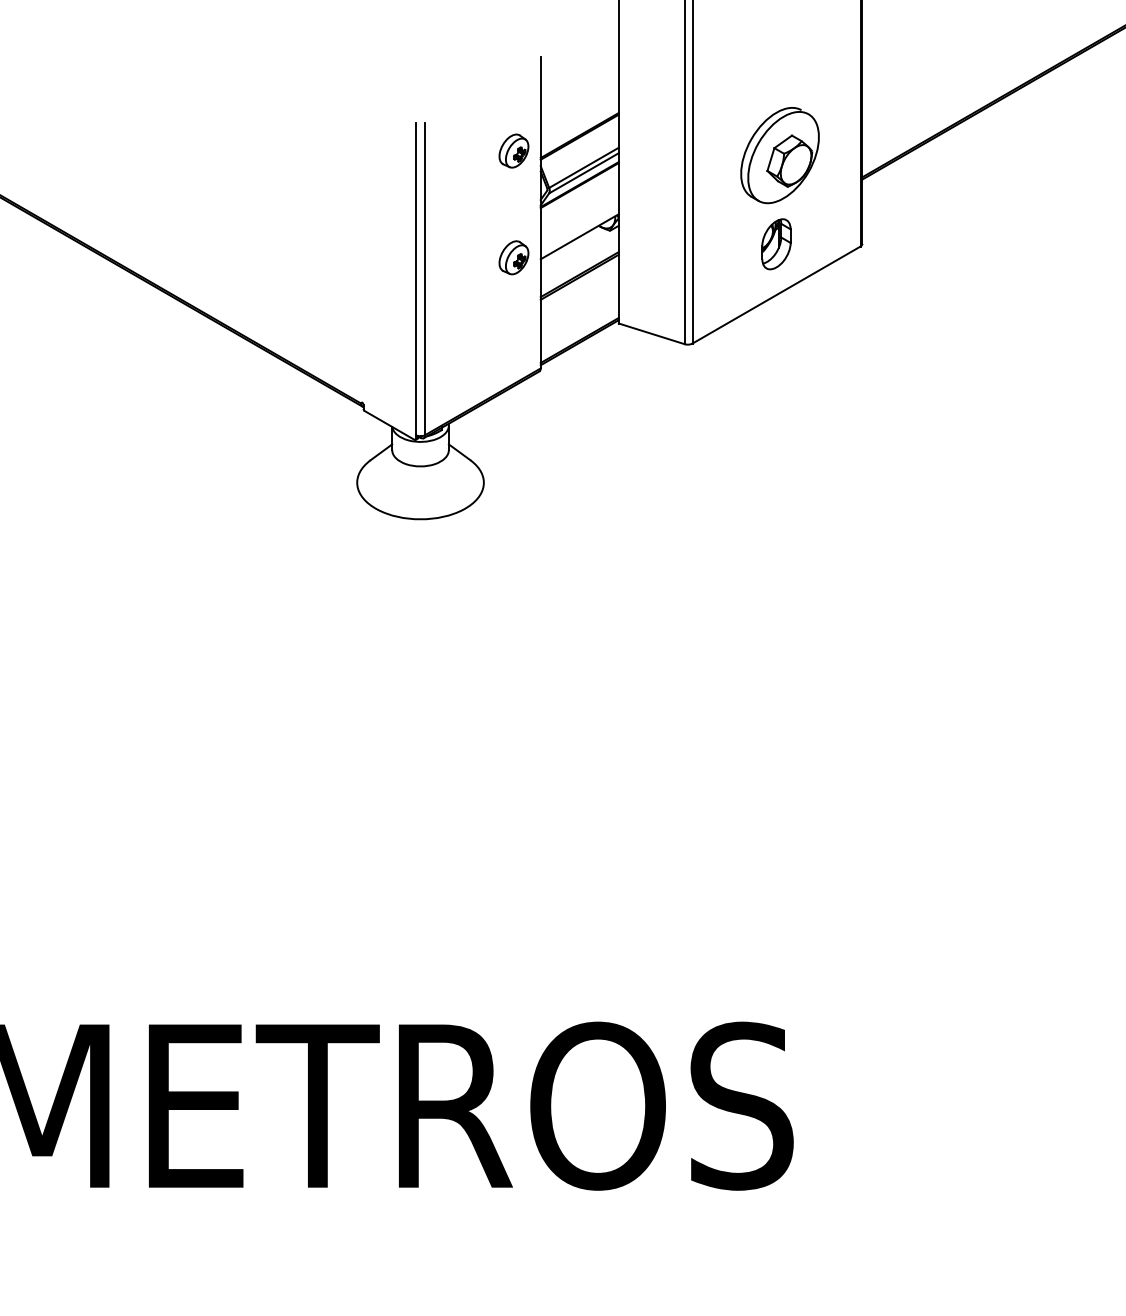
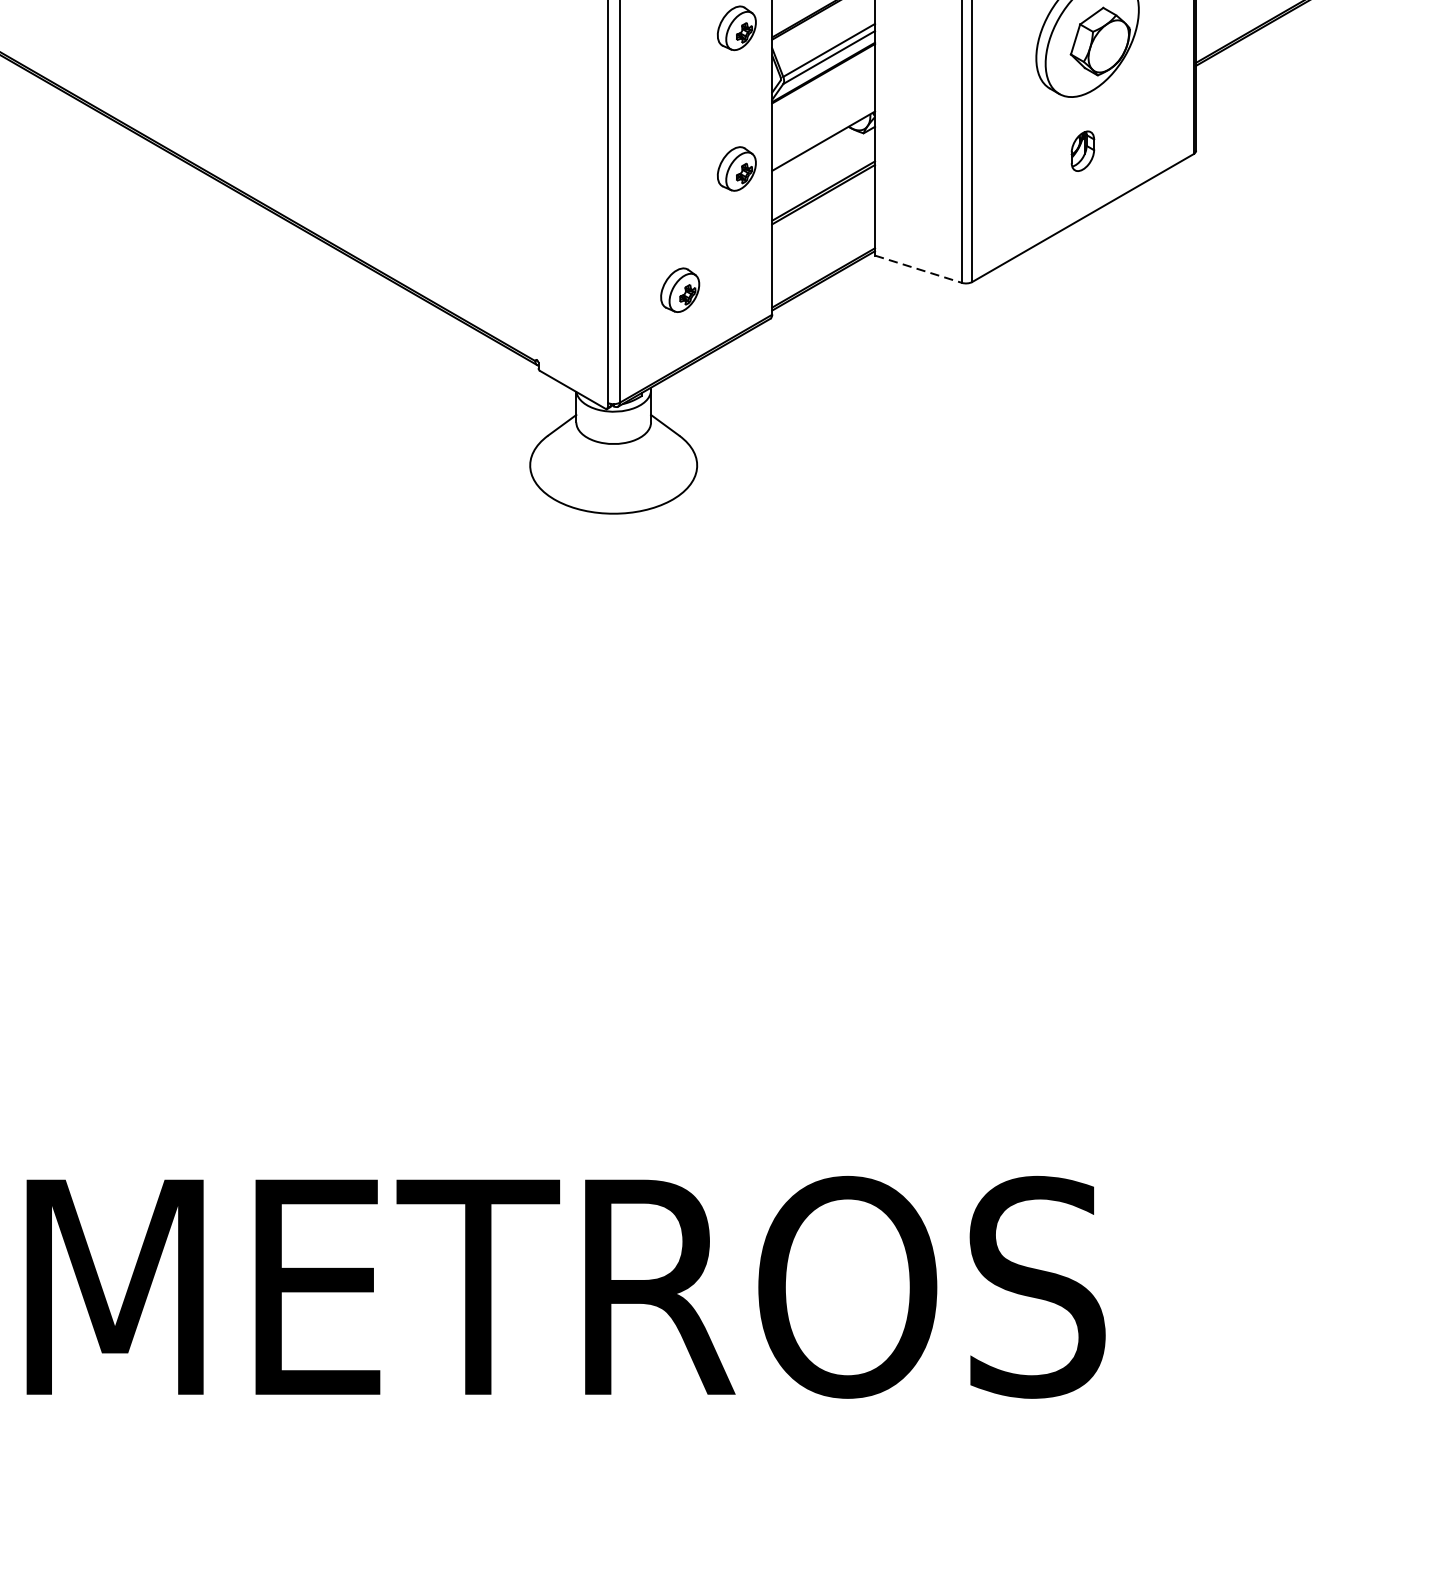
part: (776, 244) -> (1082, 151), size x0.6
line: (651, 333) -> (918, 268), solid -> dashed
part: (470, 349) -> (679, 289), added

